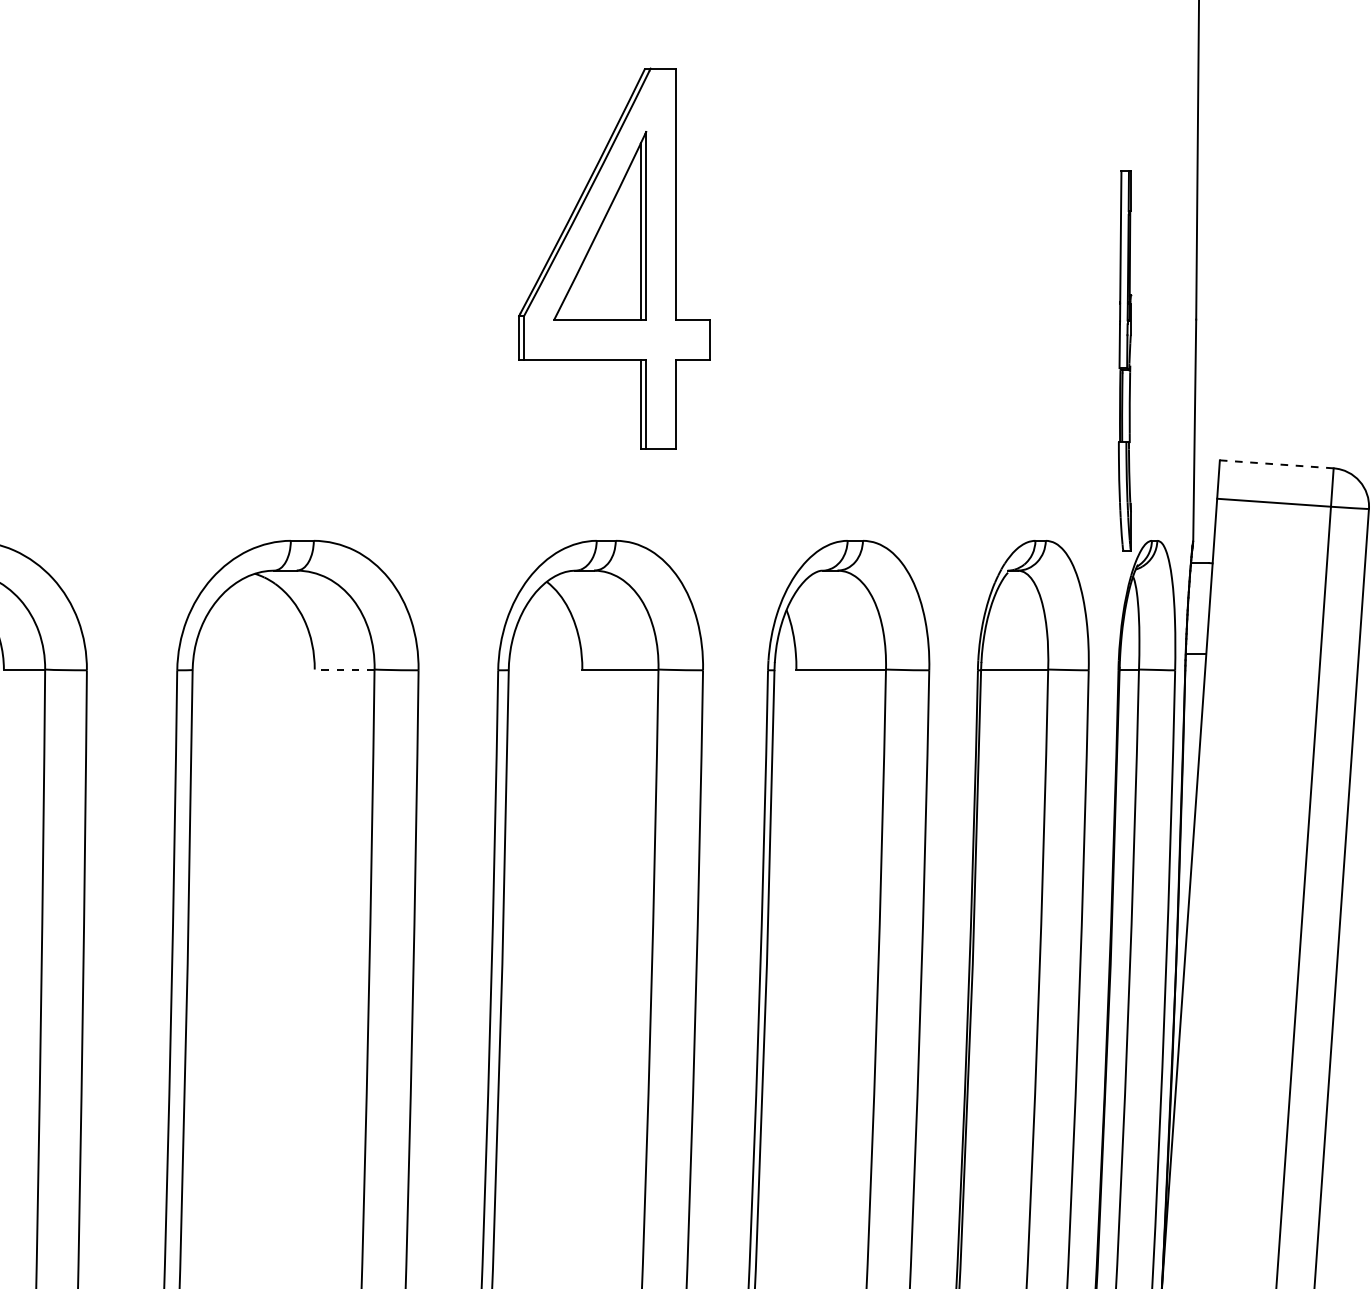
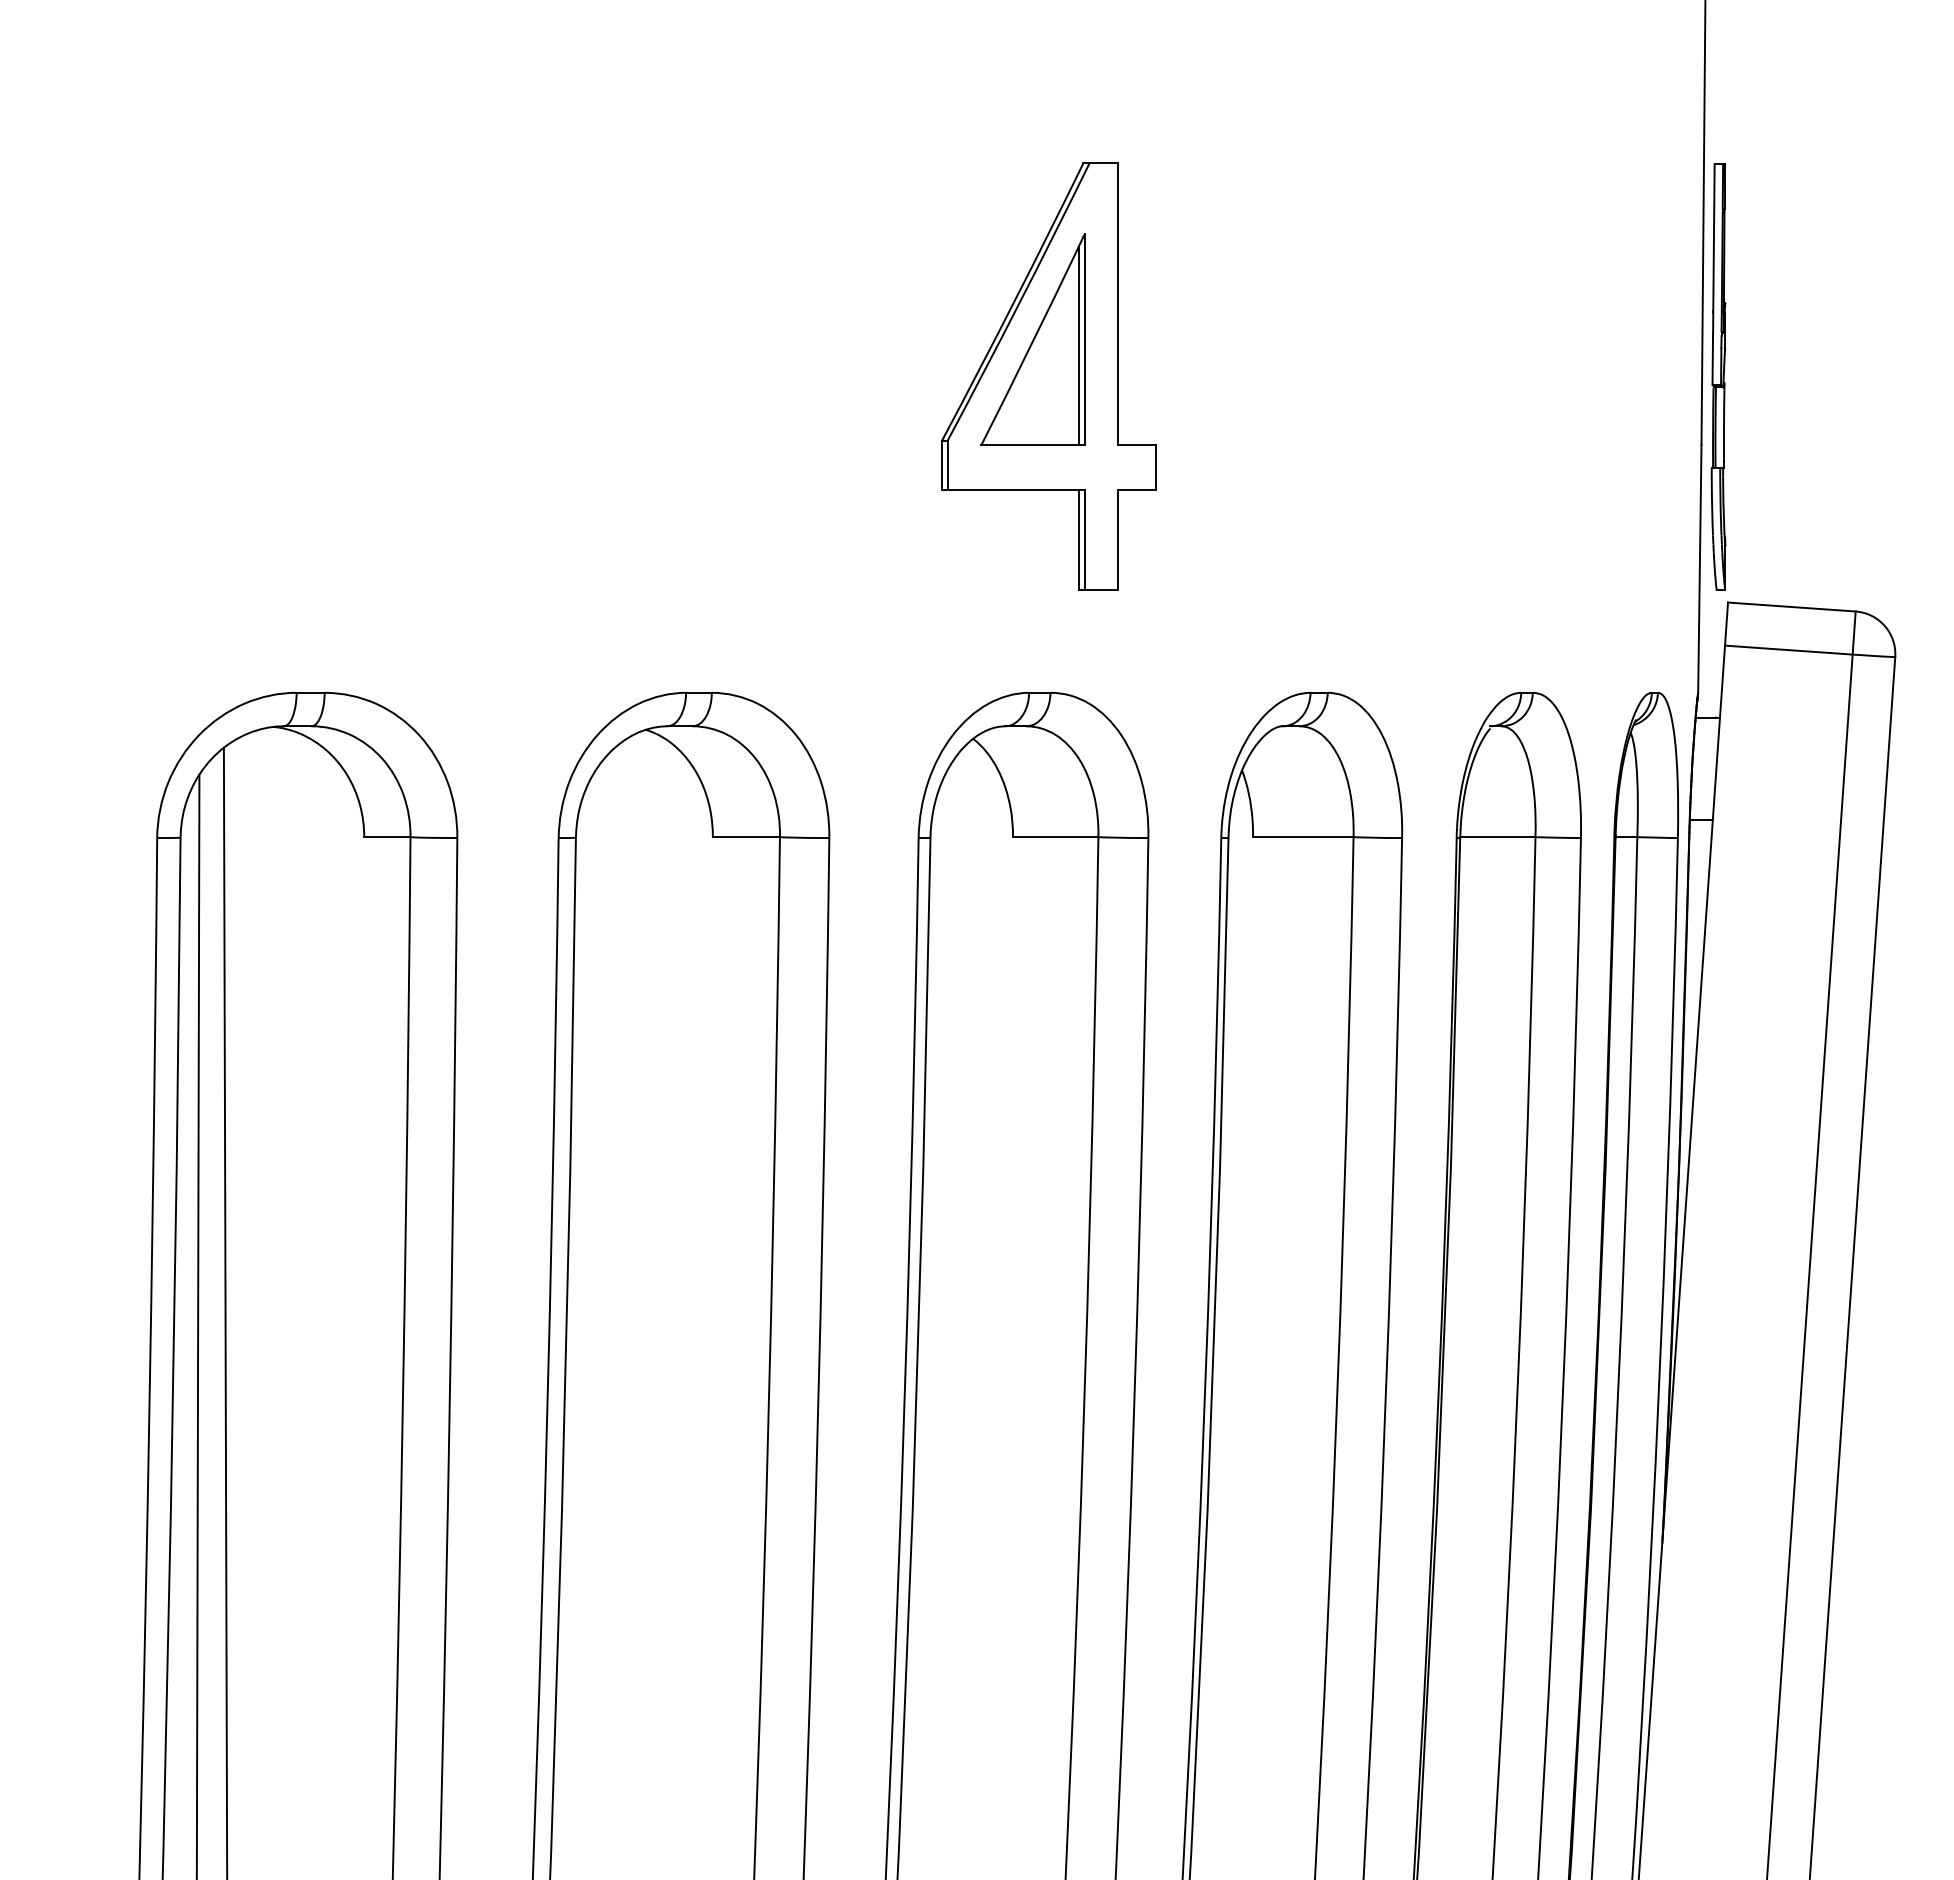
part: (1124, 360) -> (1718, 376), moved
line: (1276, 464) -> (1791, 607), dashed -> solid
line: (344, 669) -> (746, 837), dashed -> solid

